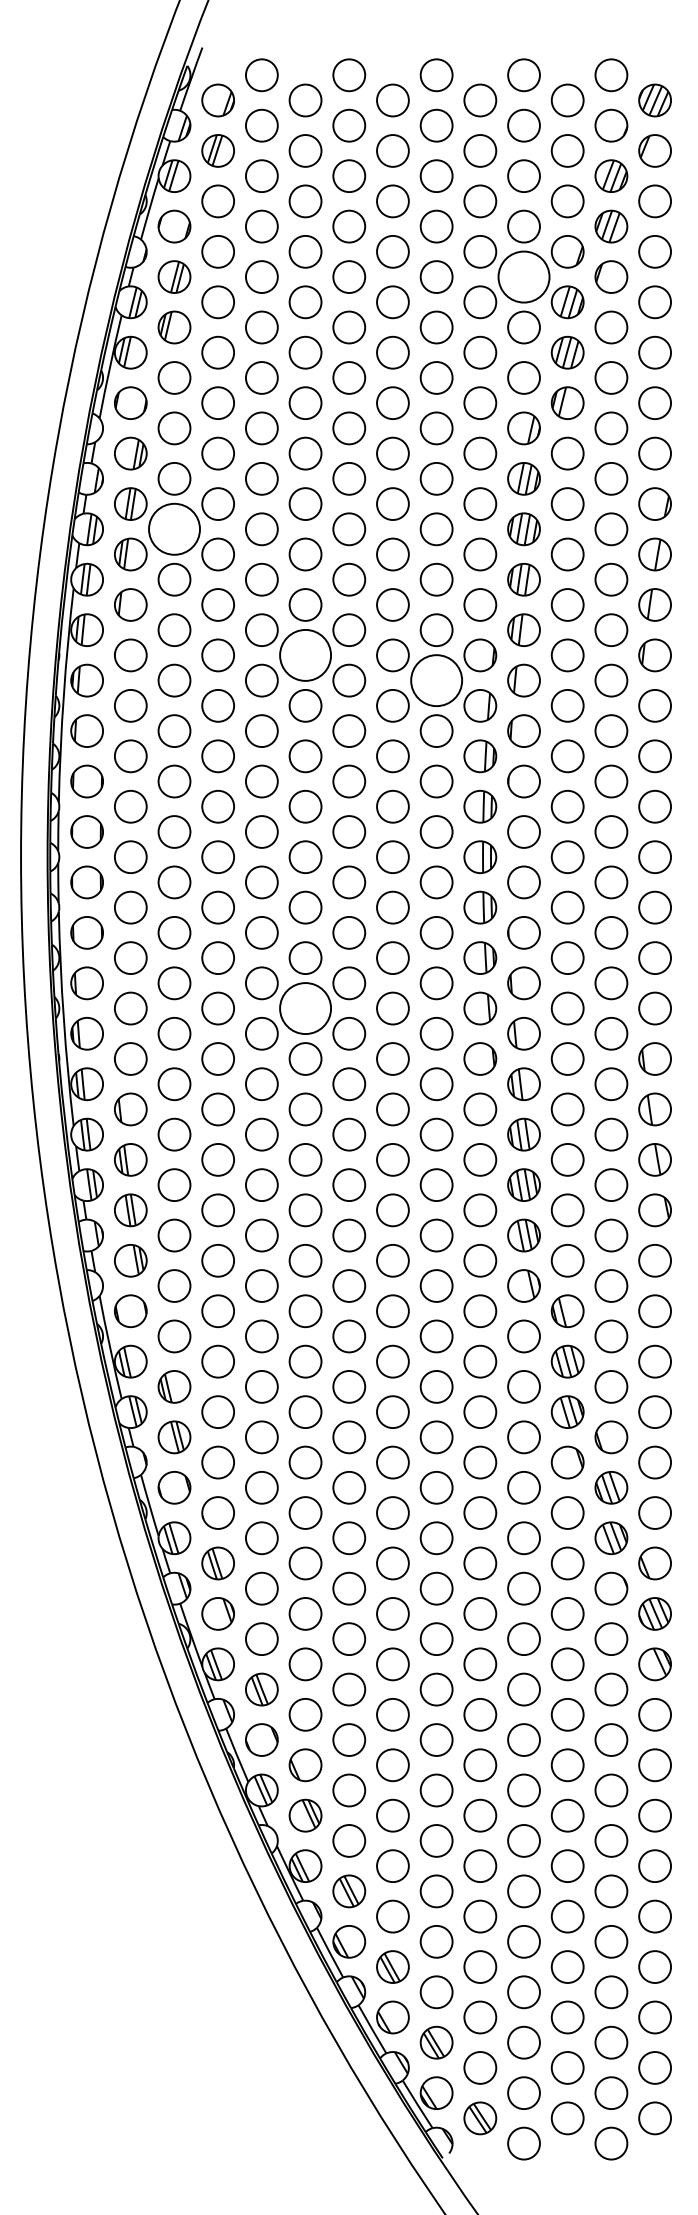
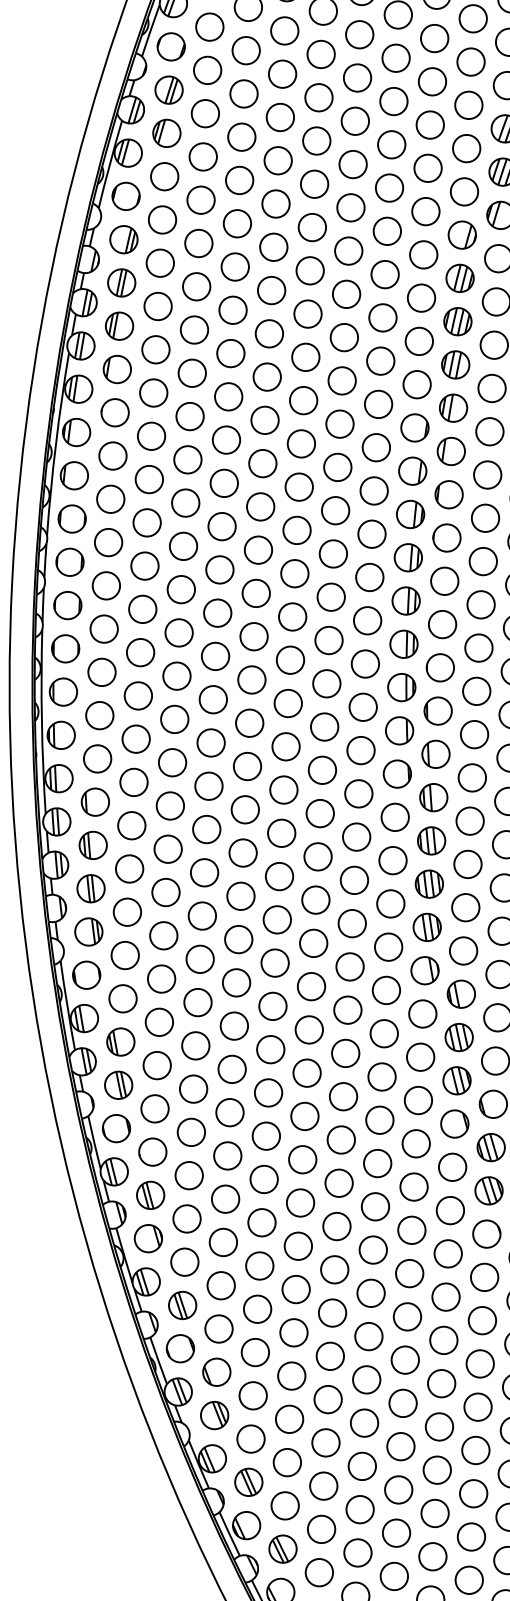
circle: (523, 277) -> (468, 105), size x0.62
circle: (174, 529) -> (158, 306), size x0.62
circle: (305, 655) -> (264, 420), size x0.62
circle: (436, 680) -> (376, 447), size x0.62
circle: (305, 1008) -> (249, 723), size x0.62

